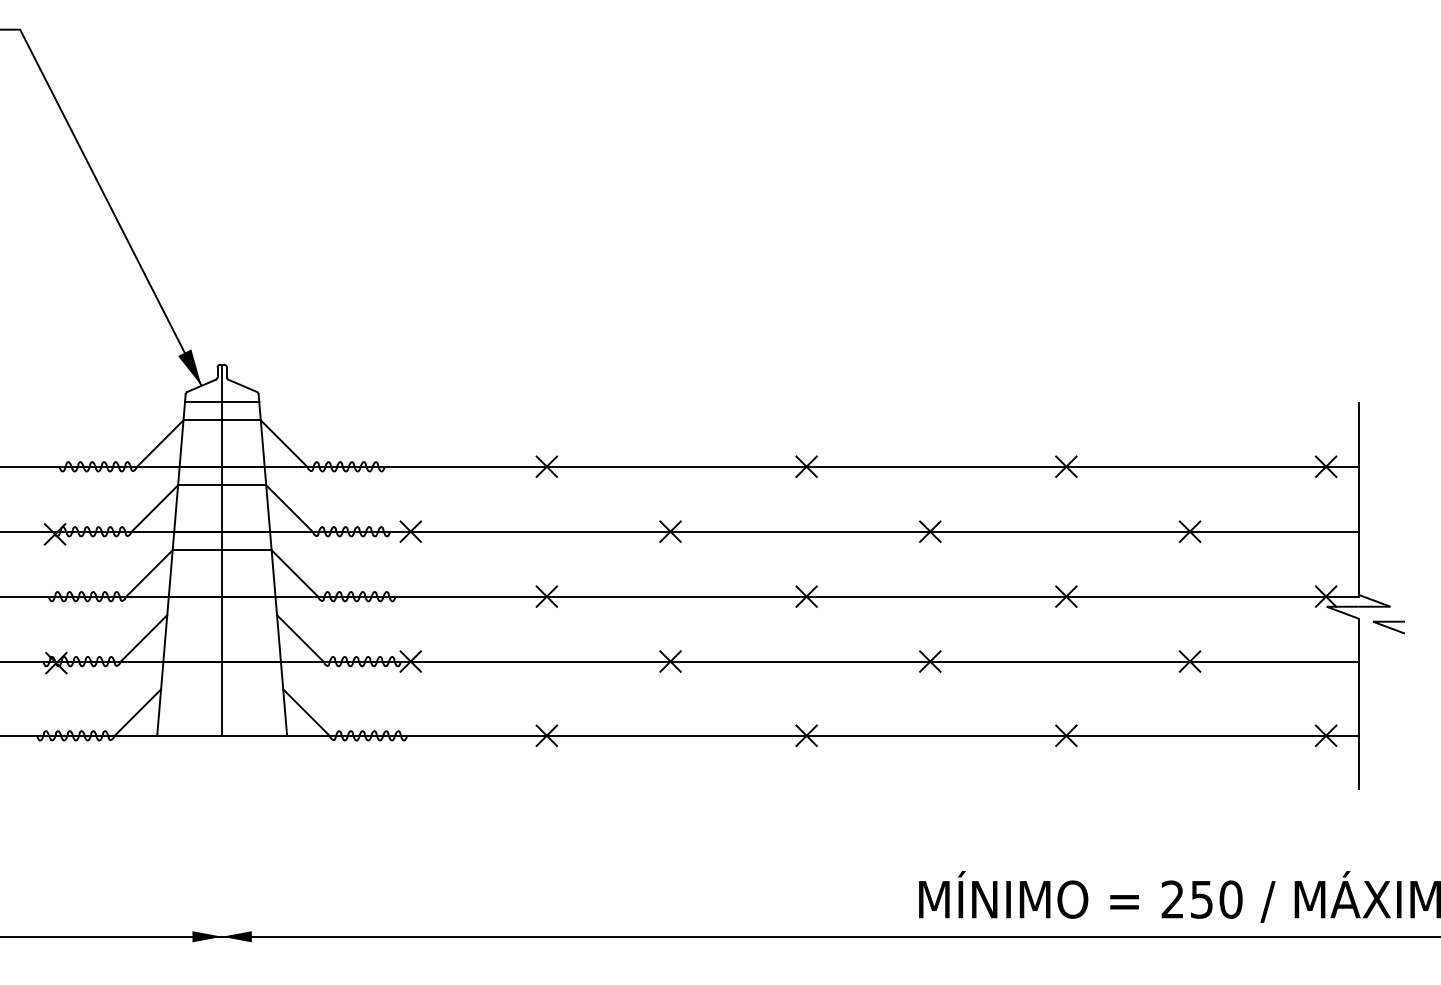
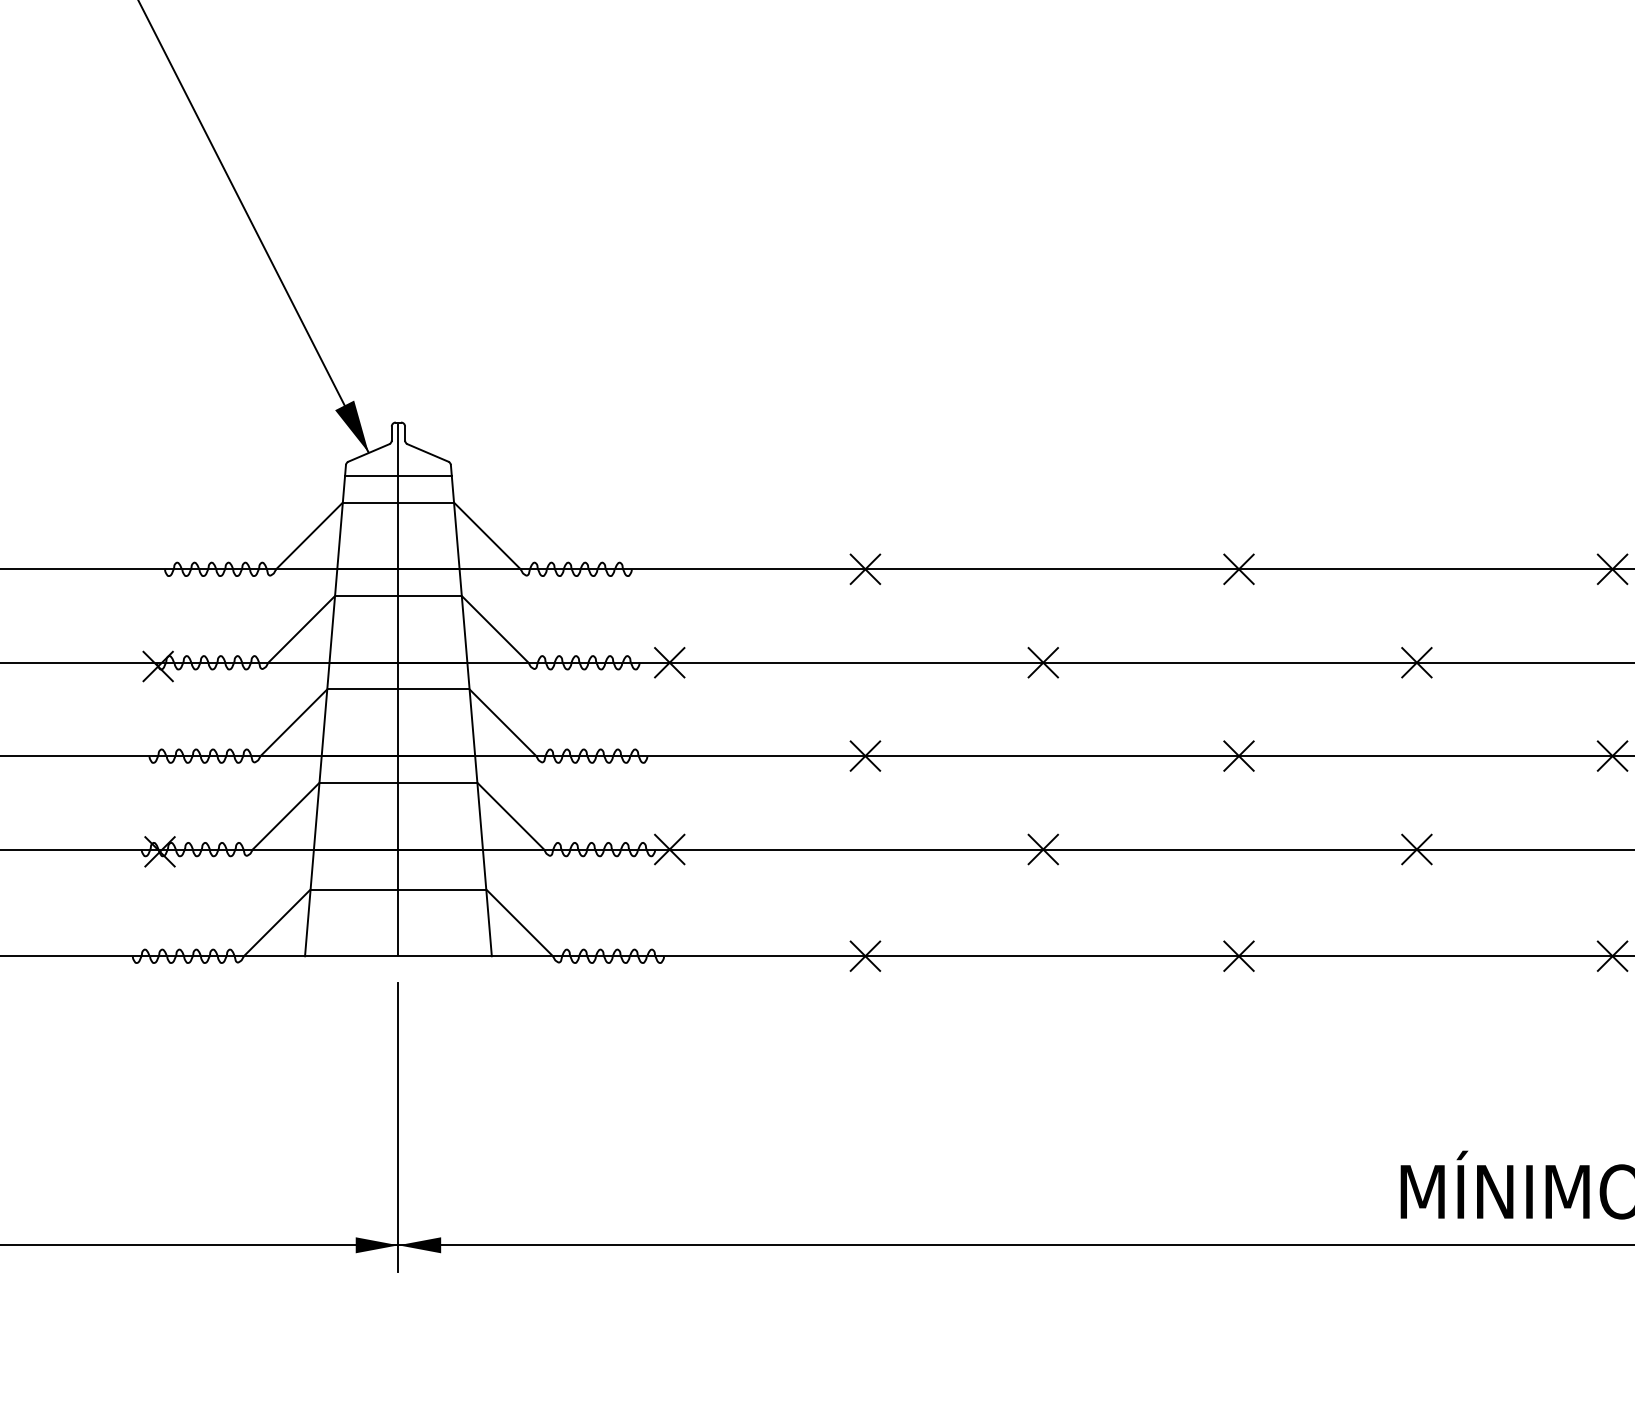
line: (222, 615) -> (398, 783), added
line: (222, 689) -> (398, 889), added
line: (222, 854) -> (398, 1126), added

